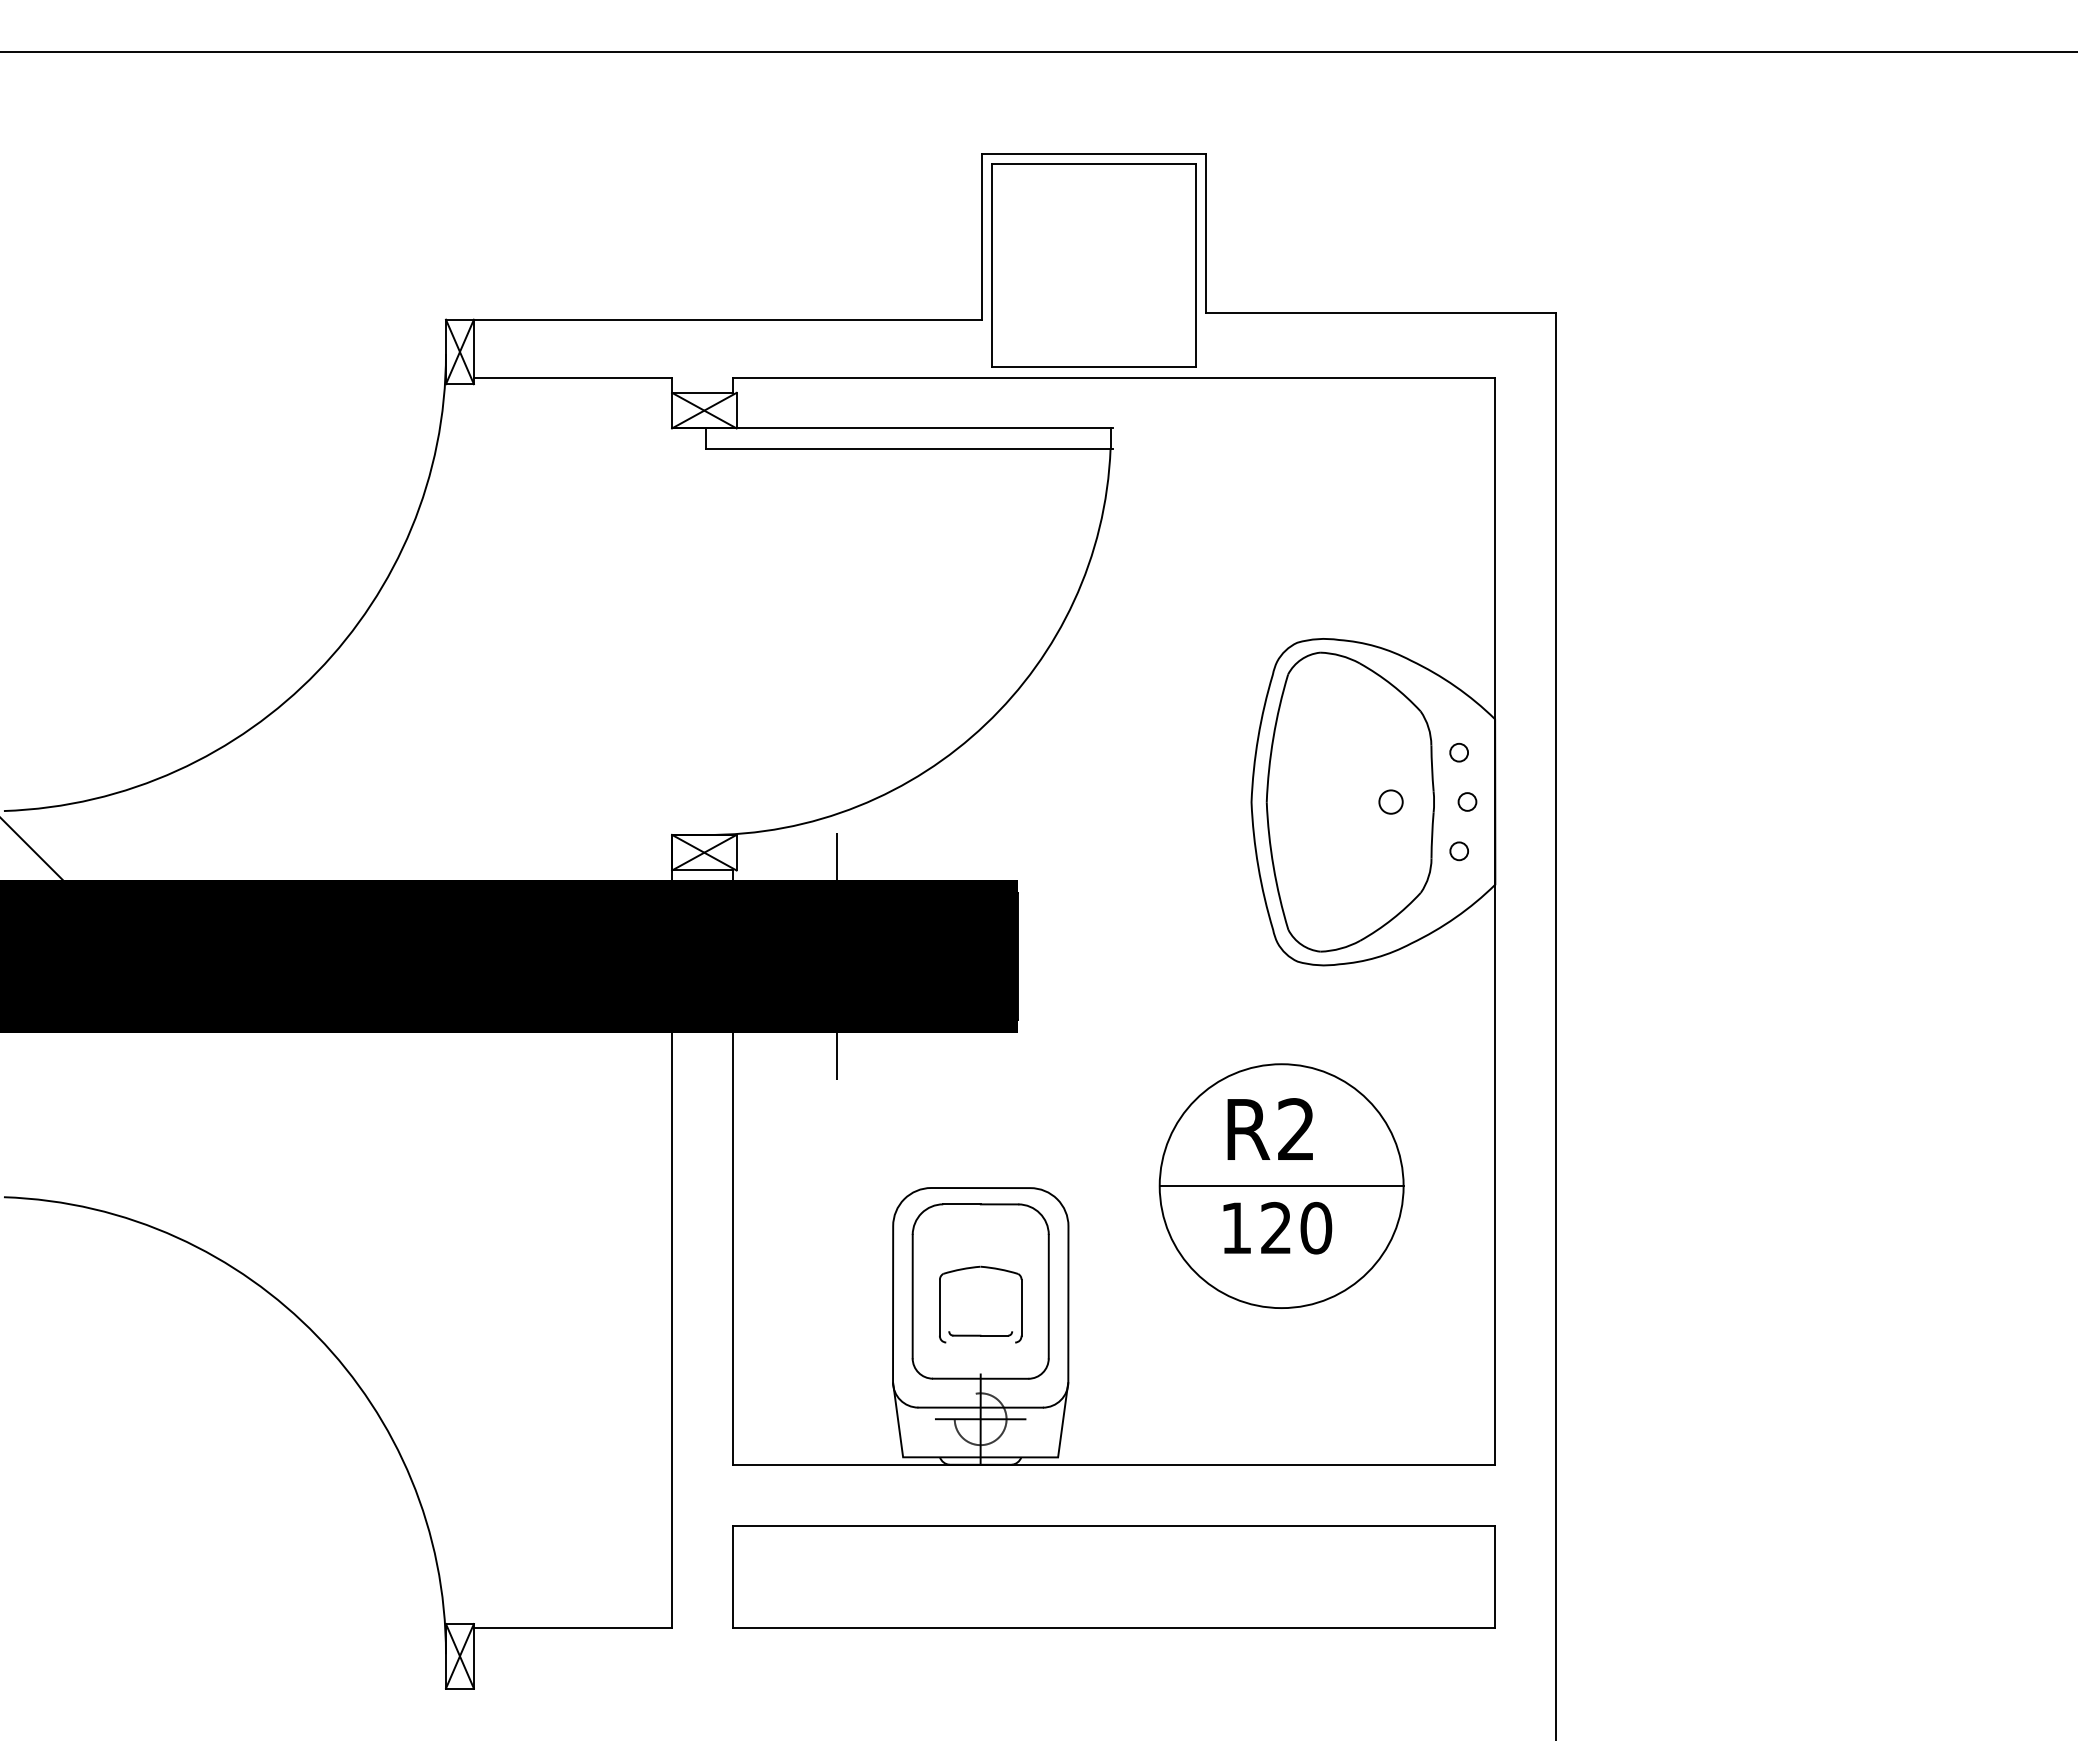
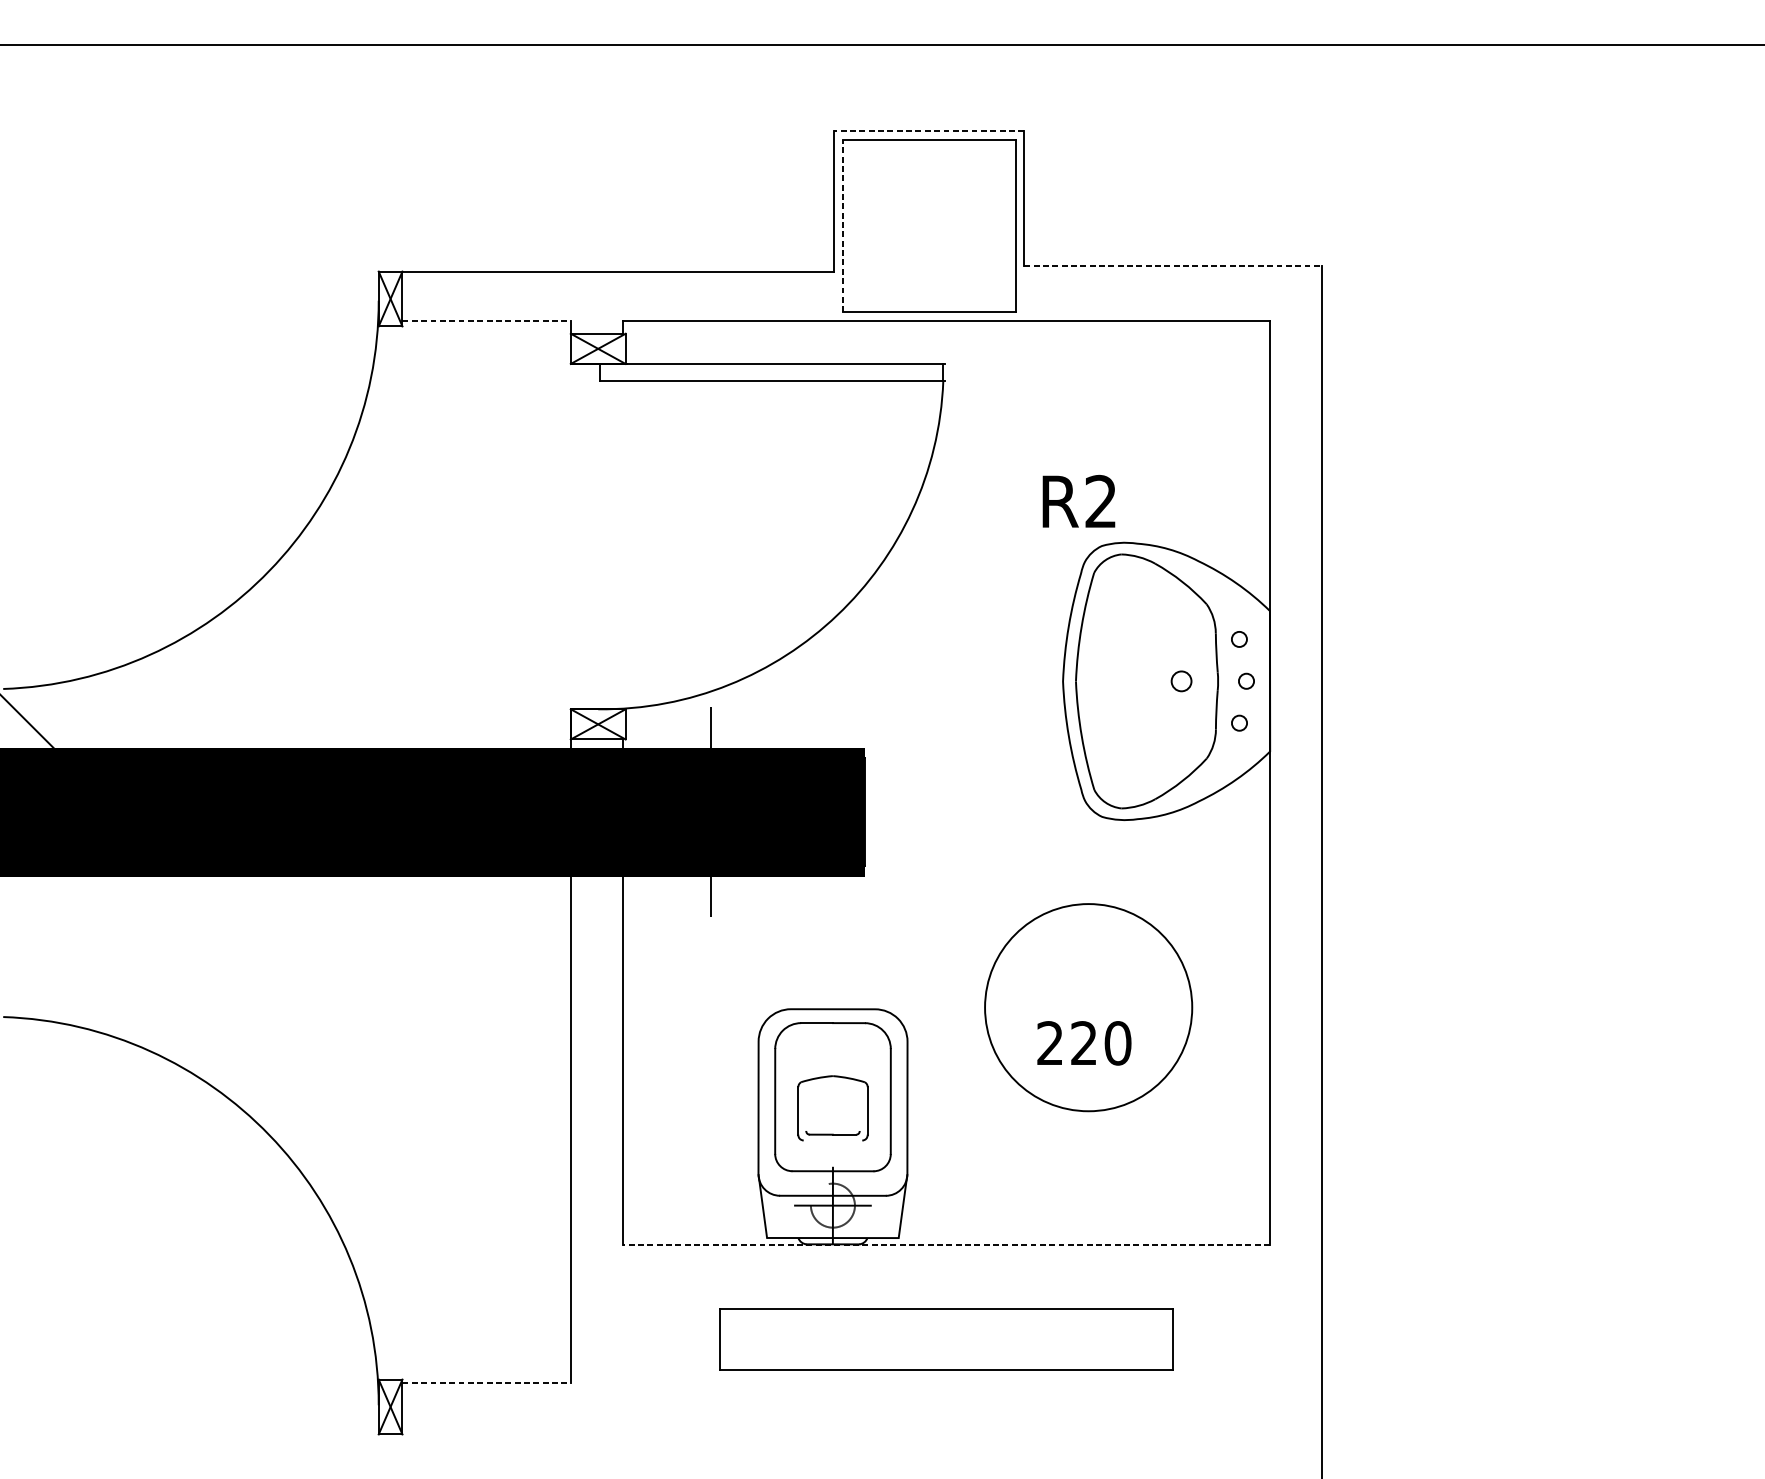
line: (1094, 154) -> (929, 131), solid -> dashed
line: (992, 265) -> (842, 225), solid -> dashed
line: (1381, 313) -> (1173, 266), solid -> dashed
line: (573, 377) -> (487, 320), solid -> dashed
text: (1269, 1128) -> (1078, 500), moved
line: (1281, 1186) -> (1088, 1007), removed
text: (1235, 1227) -> (1049, 1042), 120 -> 220
line: (1113, 1464) -> (945, 1244), solid -> dashed
part: (1113, 1576) -> (945, 1339), size x0.7
line: (573, 1627) -> (487, 1382), solid -> dashed

